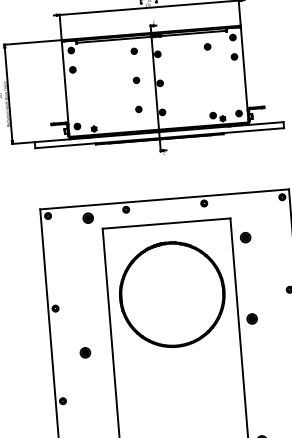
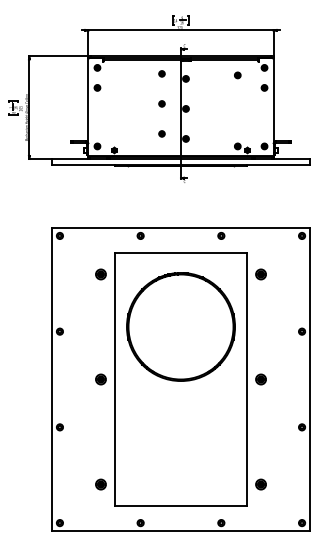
part: (87, 218) -> (100, 274), moved
part: (251, 318) -> (260, 379), moved
part: (84, 352) -> (100, 379), moved

